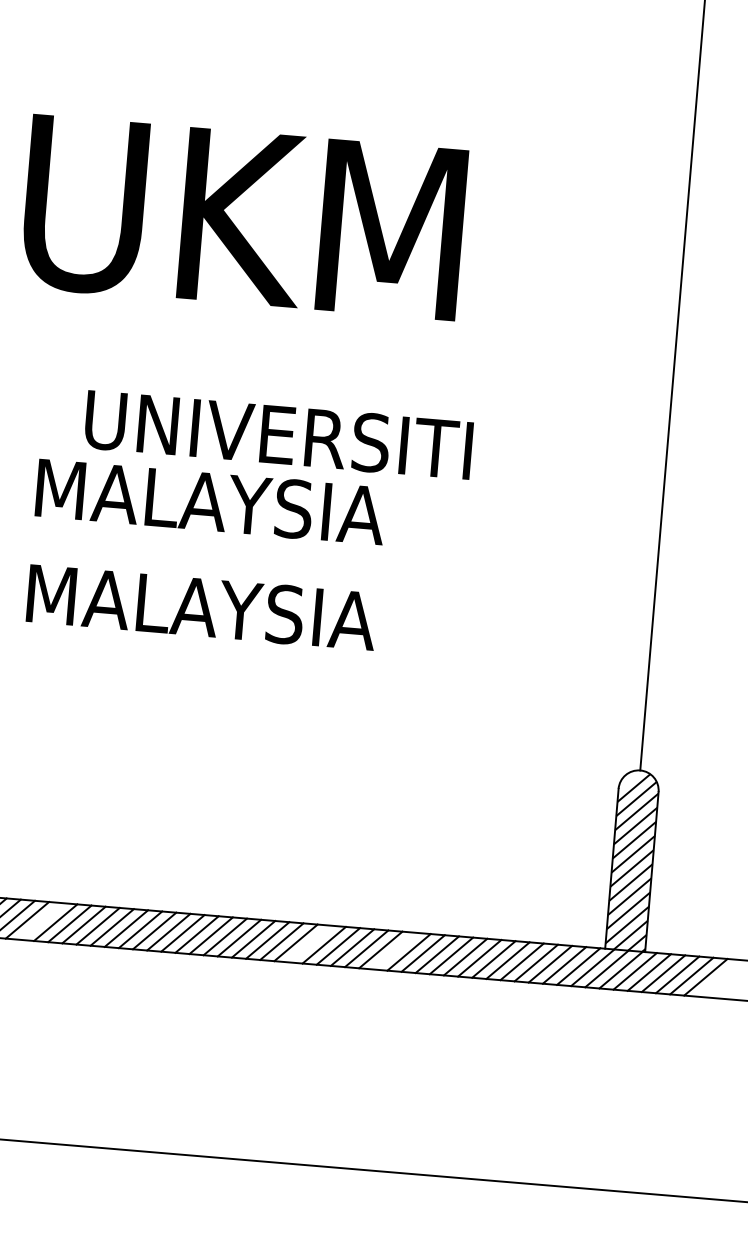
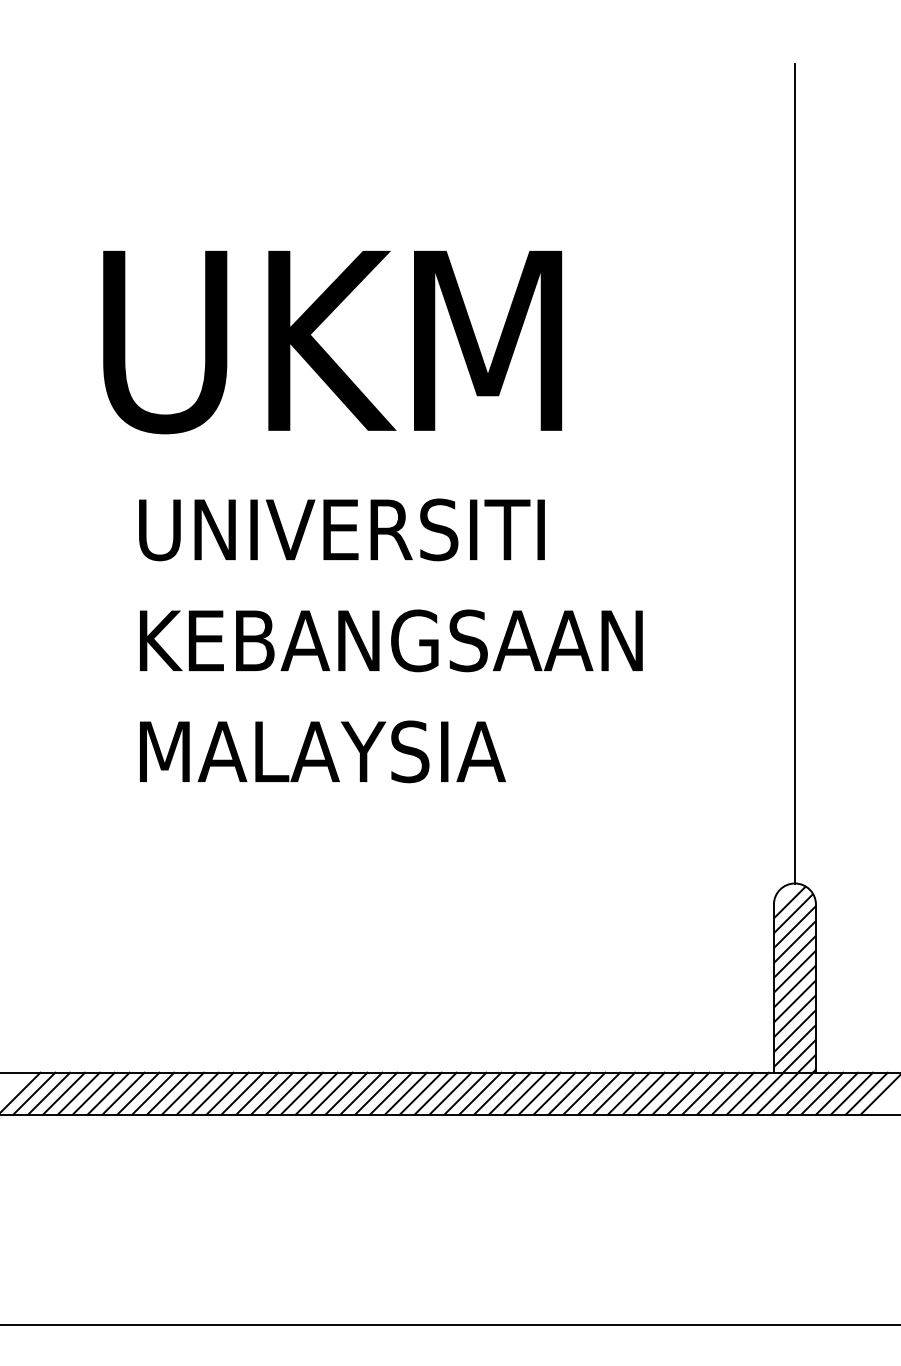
text: (278, 434) -> (341, 529), moved
text: (278, 507) -> (394, 640), MALAYSIA -> KEBANGSAAN
line: (41, 921) -> (182, 1093), added
line: (310, 943) -> (465, 1093), added
line: (394, 950) -> (554, 1093), added

